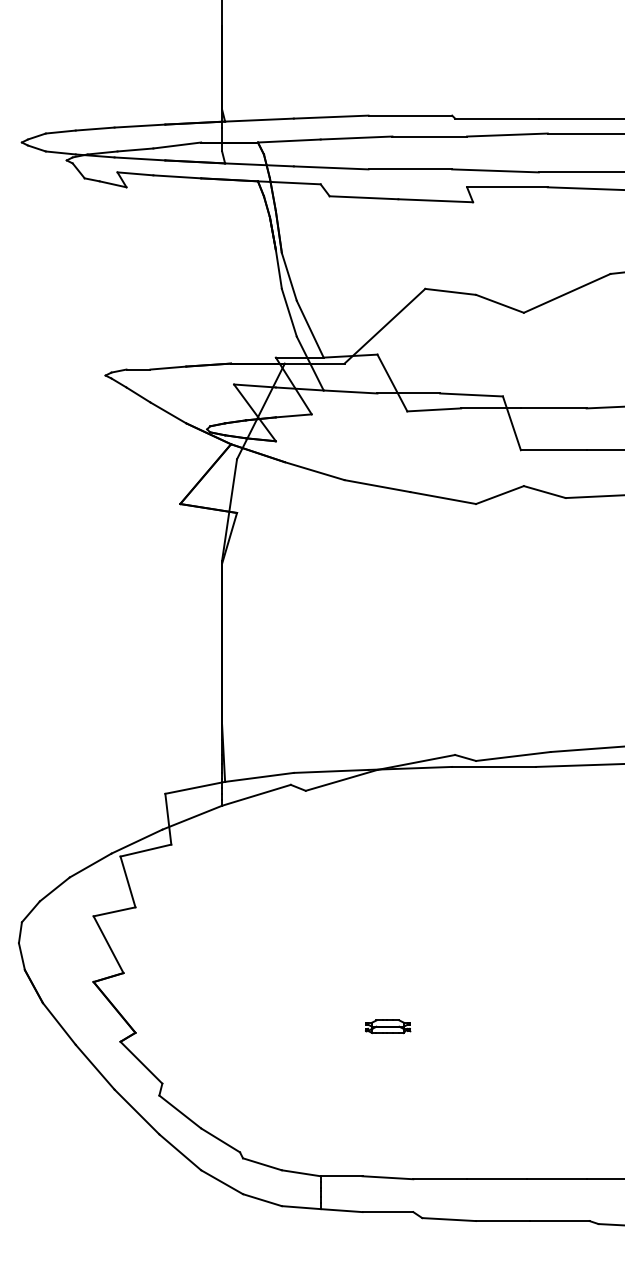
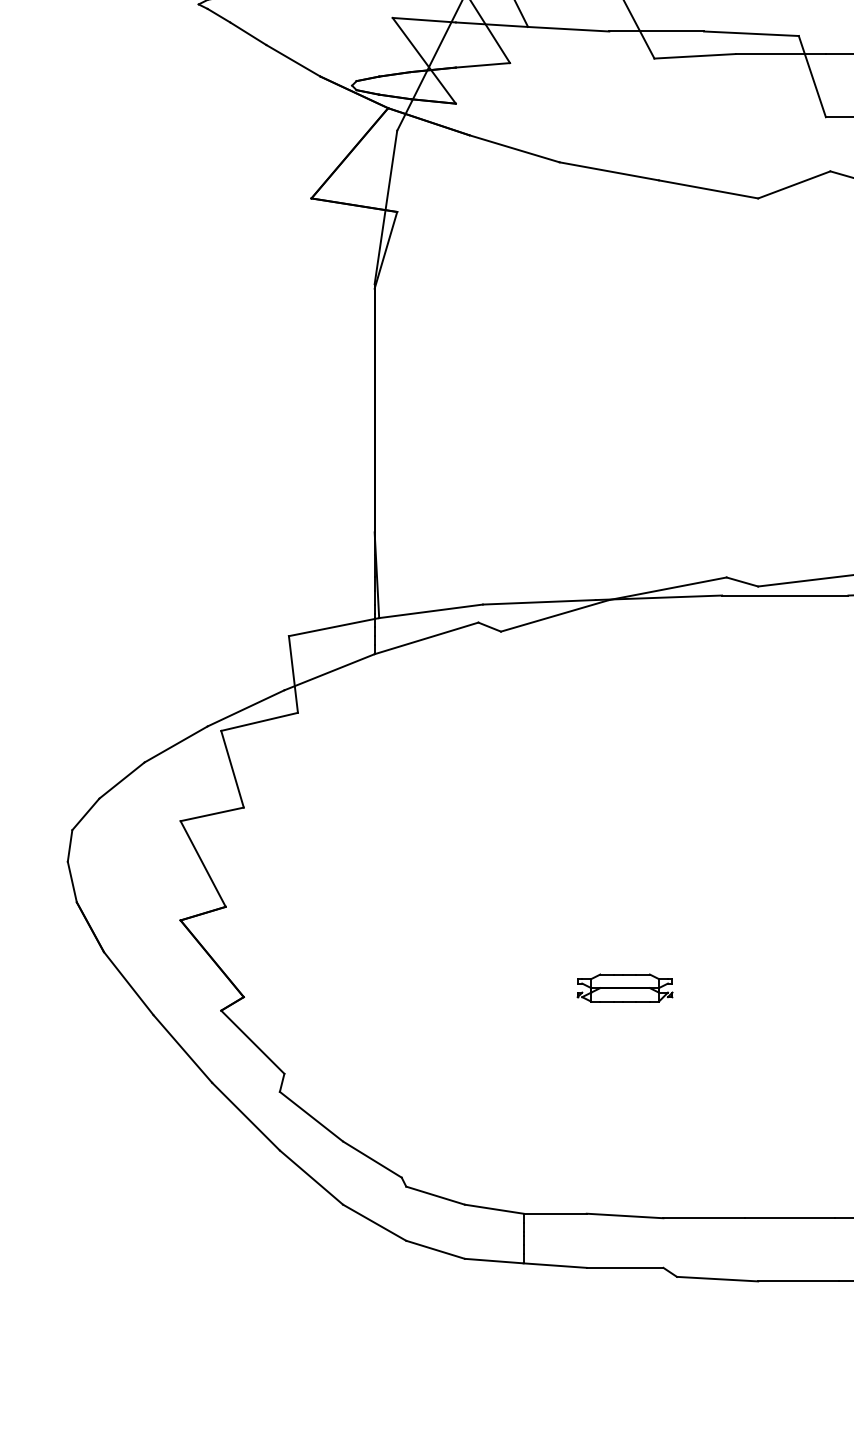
part: (387, 1026) -> (624, 987), size x1.43

